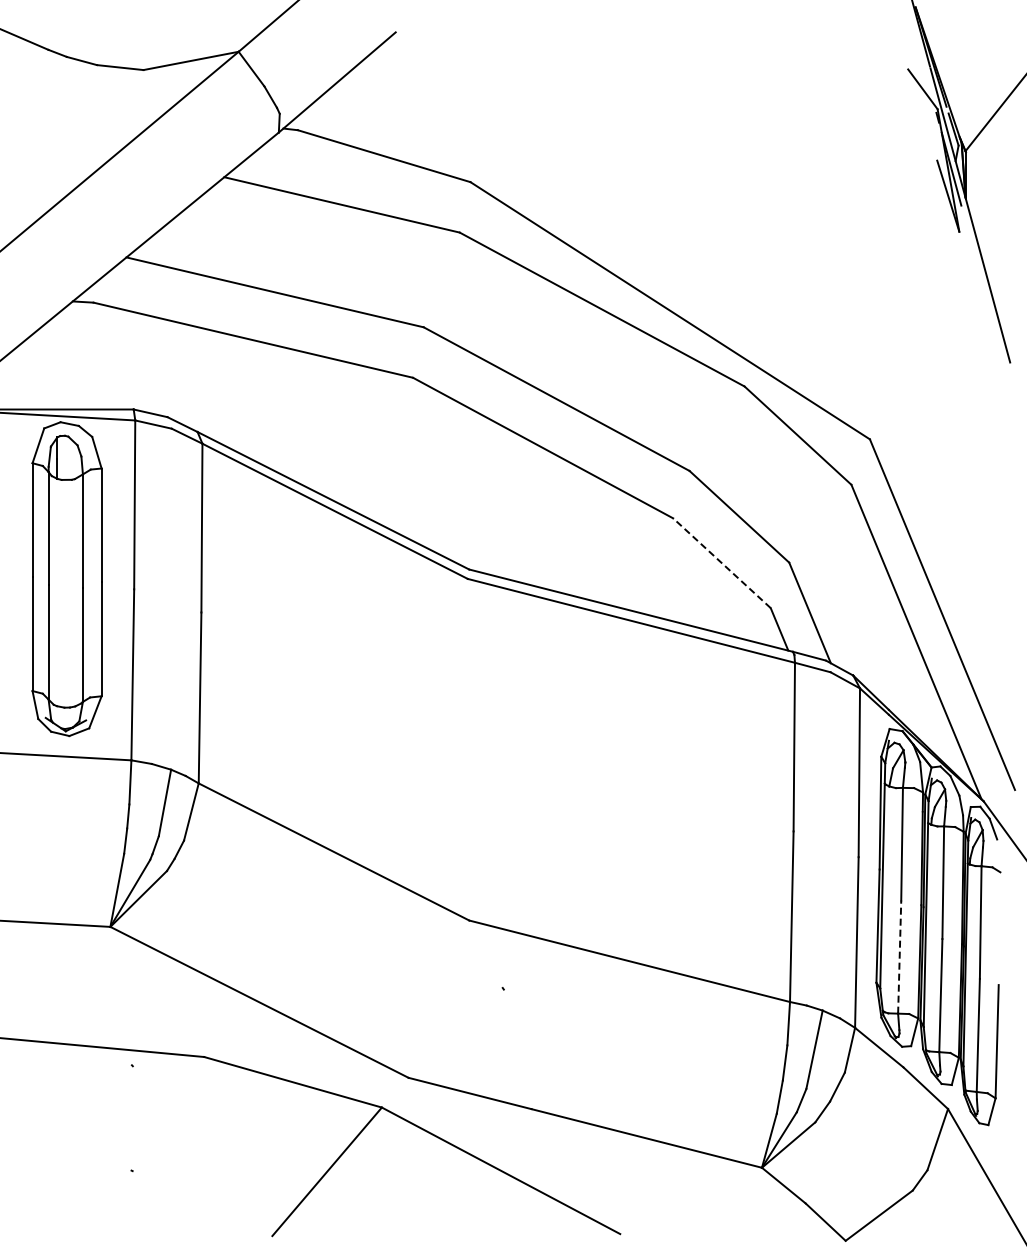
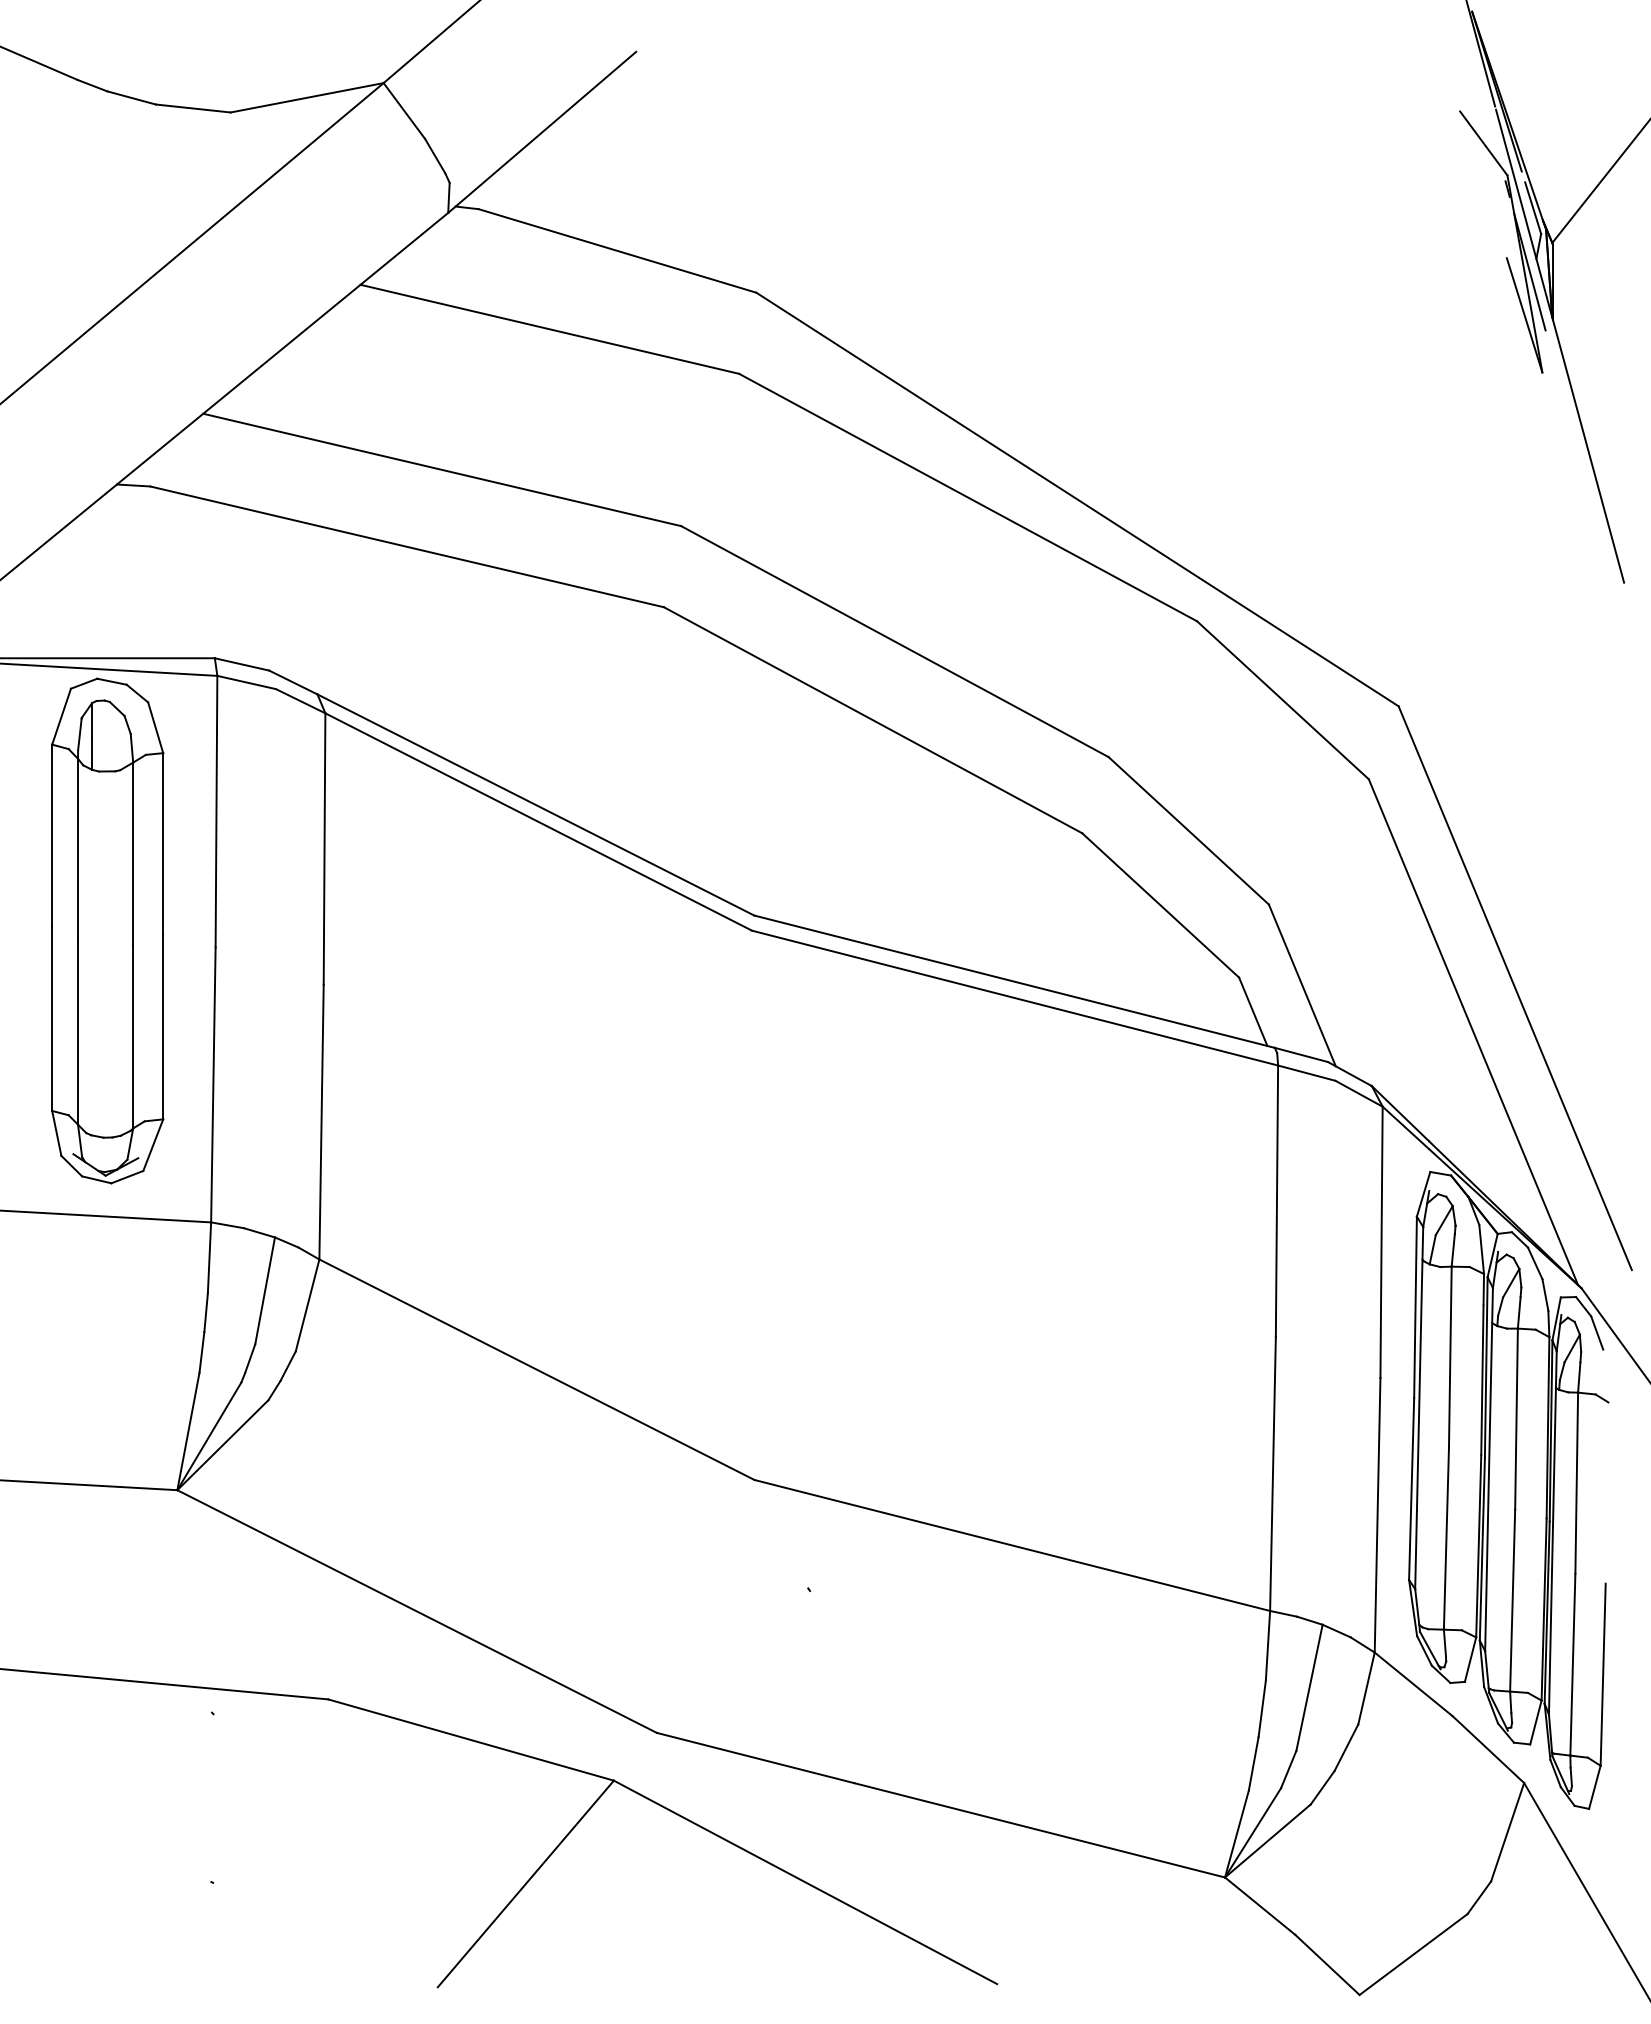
line: (721, 562) -> (1159, 904), dashed -> solid
line: (899, 957) -> (1446, 1539), dashed -> solid

